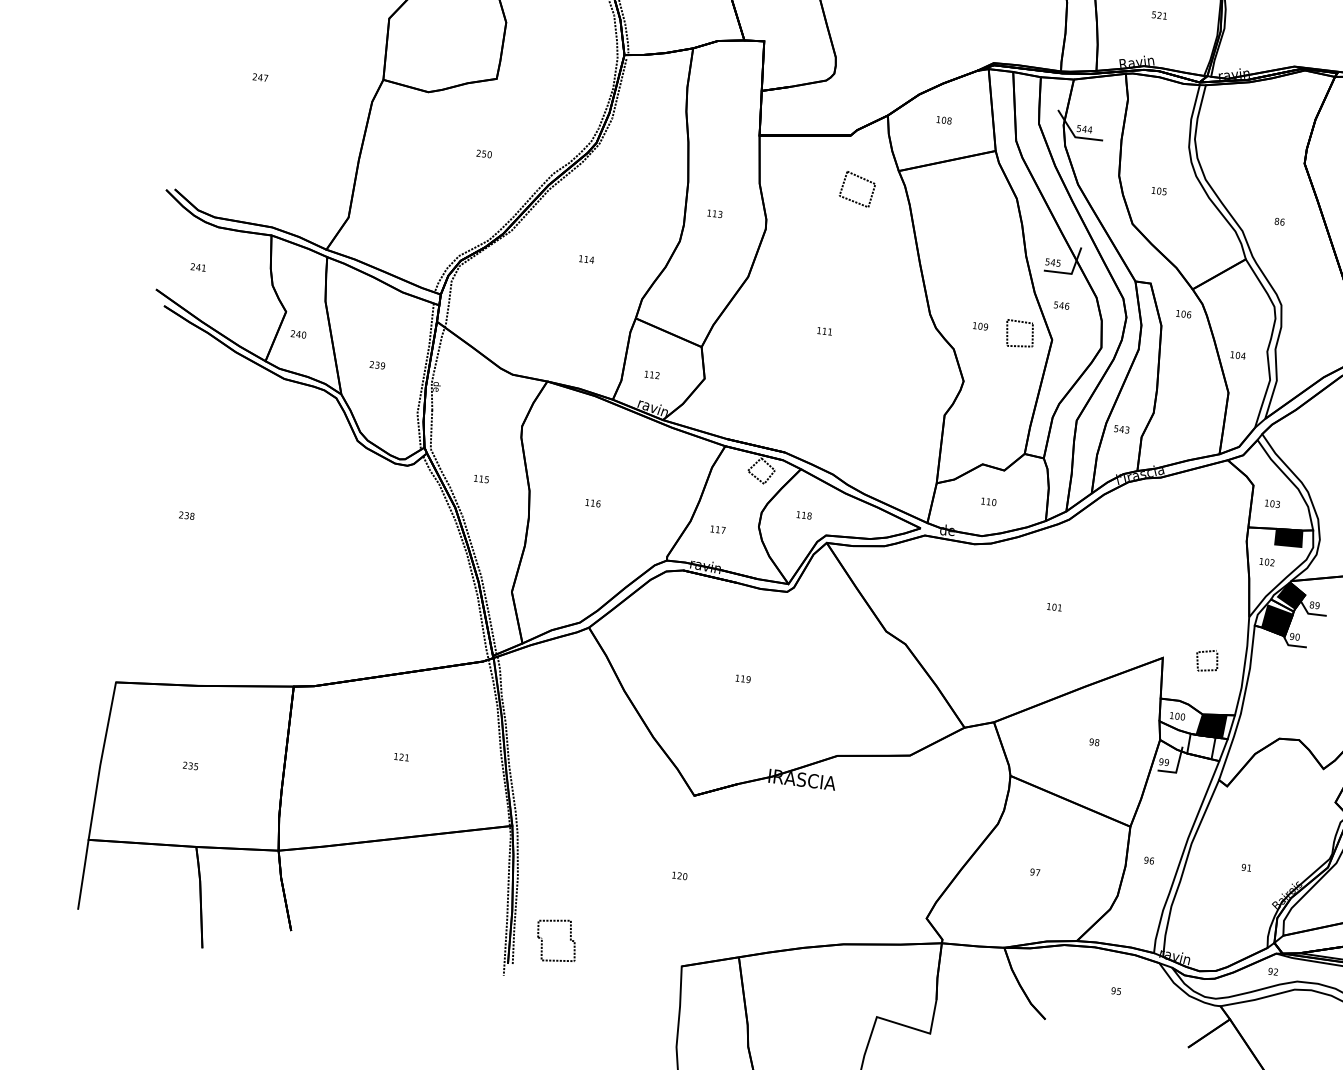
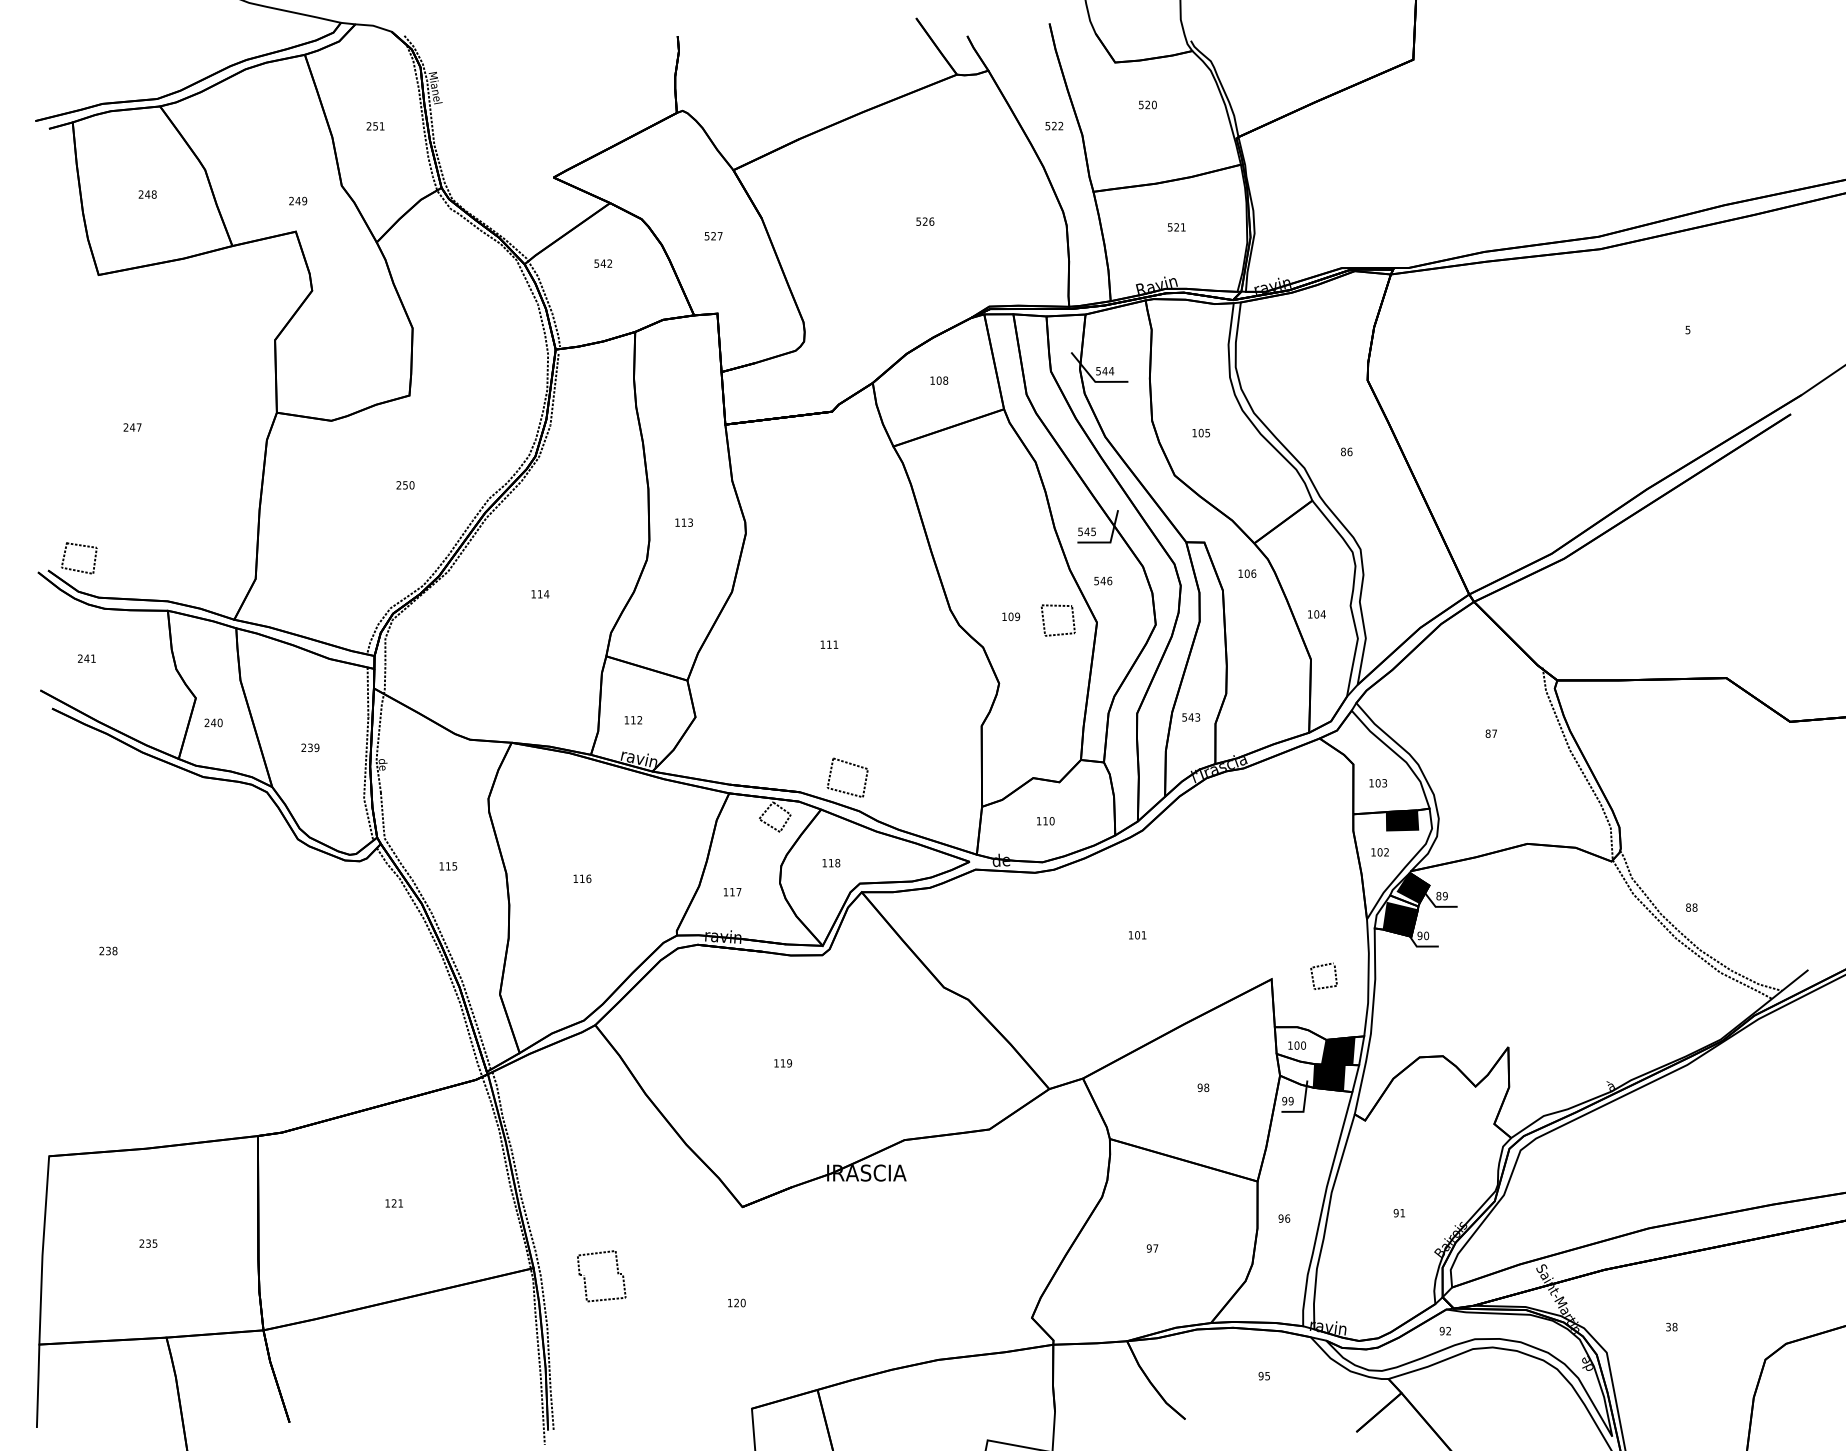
part: (860, 178) -> (849, 764), moved
line: (197, 191) -> (75, 569), added
fill: (1200, 746) -> (1328, 1077), added
part: (542, 940) -> (585, 1277), moved

